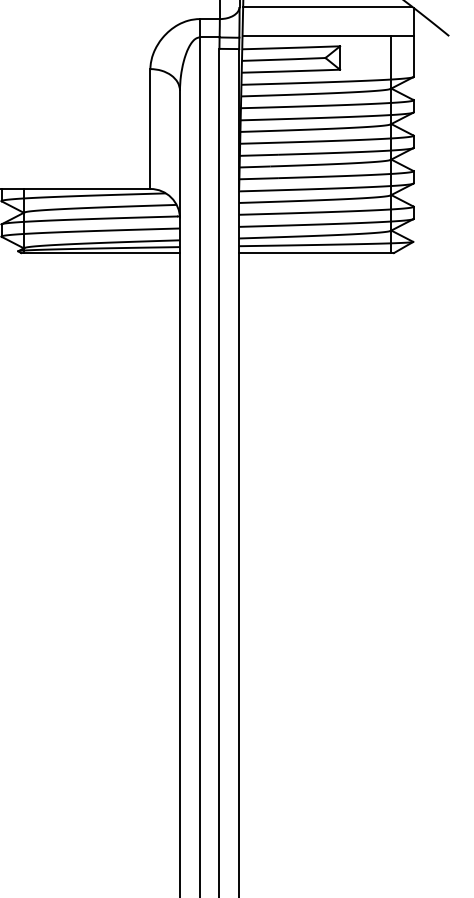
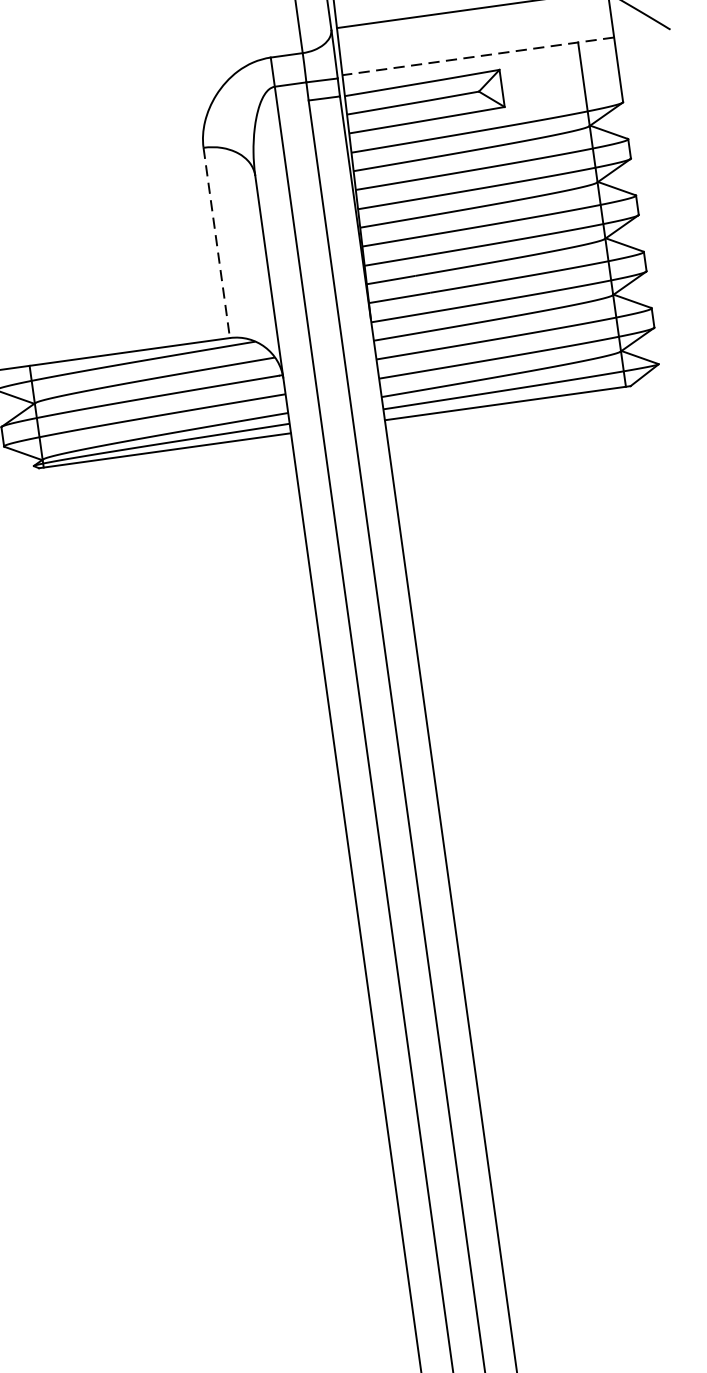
line: (328, 36) -> (478, 56), solid -> dashed
line: (150, 129) -> (216, 243), solid -> dashed

